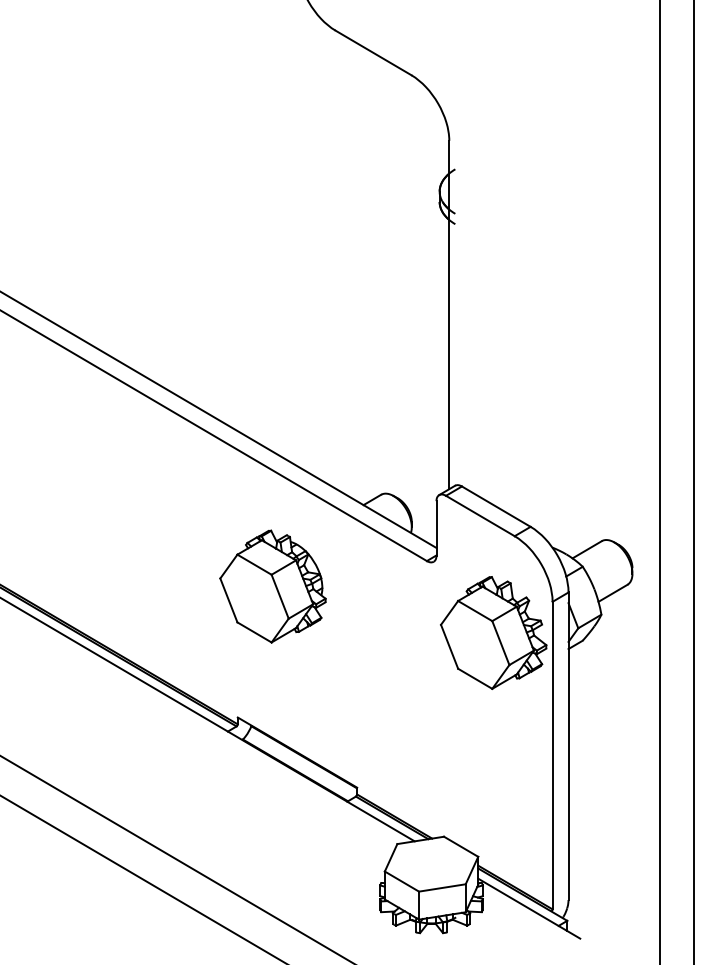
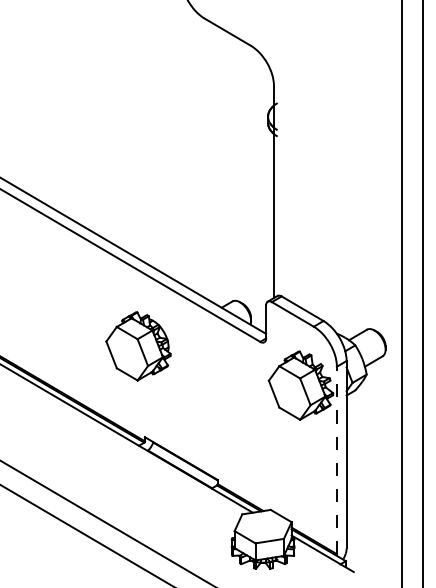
part: (273, 586) -> (138, 346), moved
line: (551, 755) -> (336, 460), solid -> dashed

